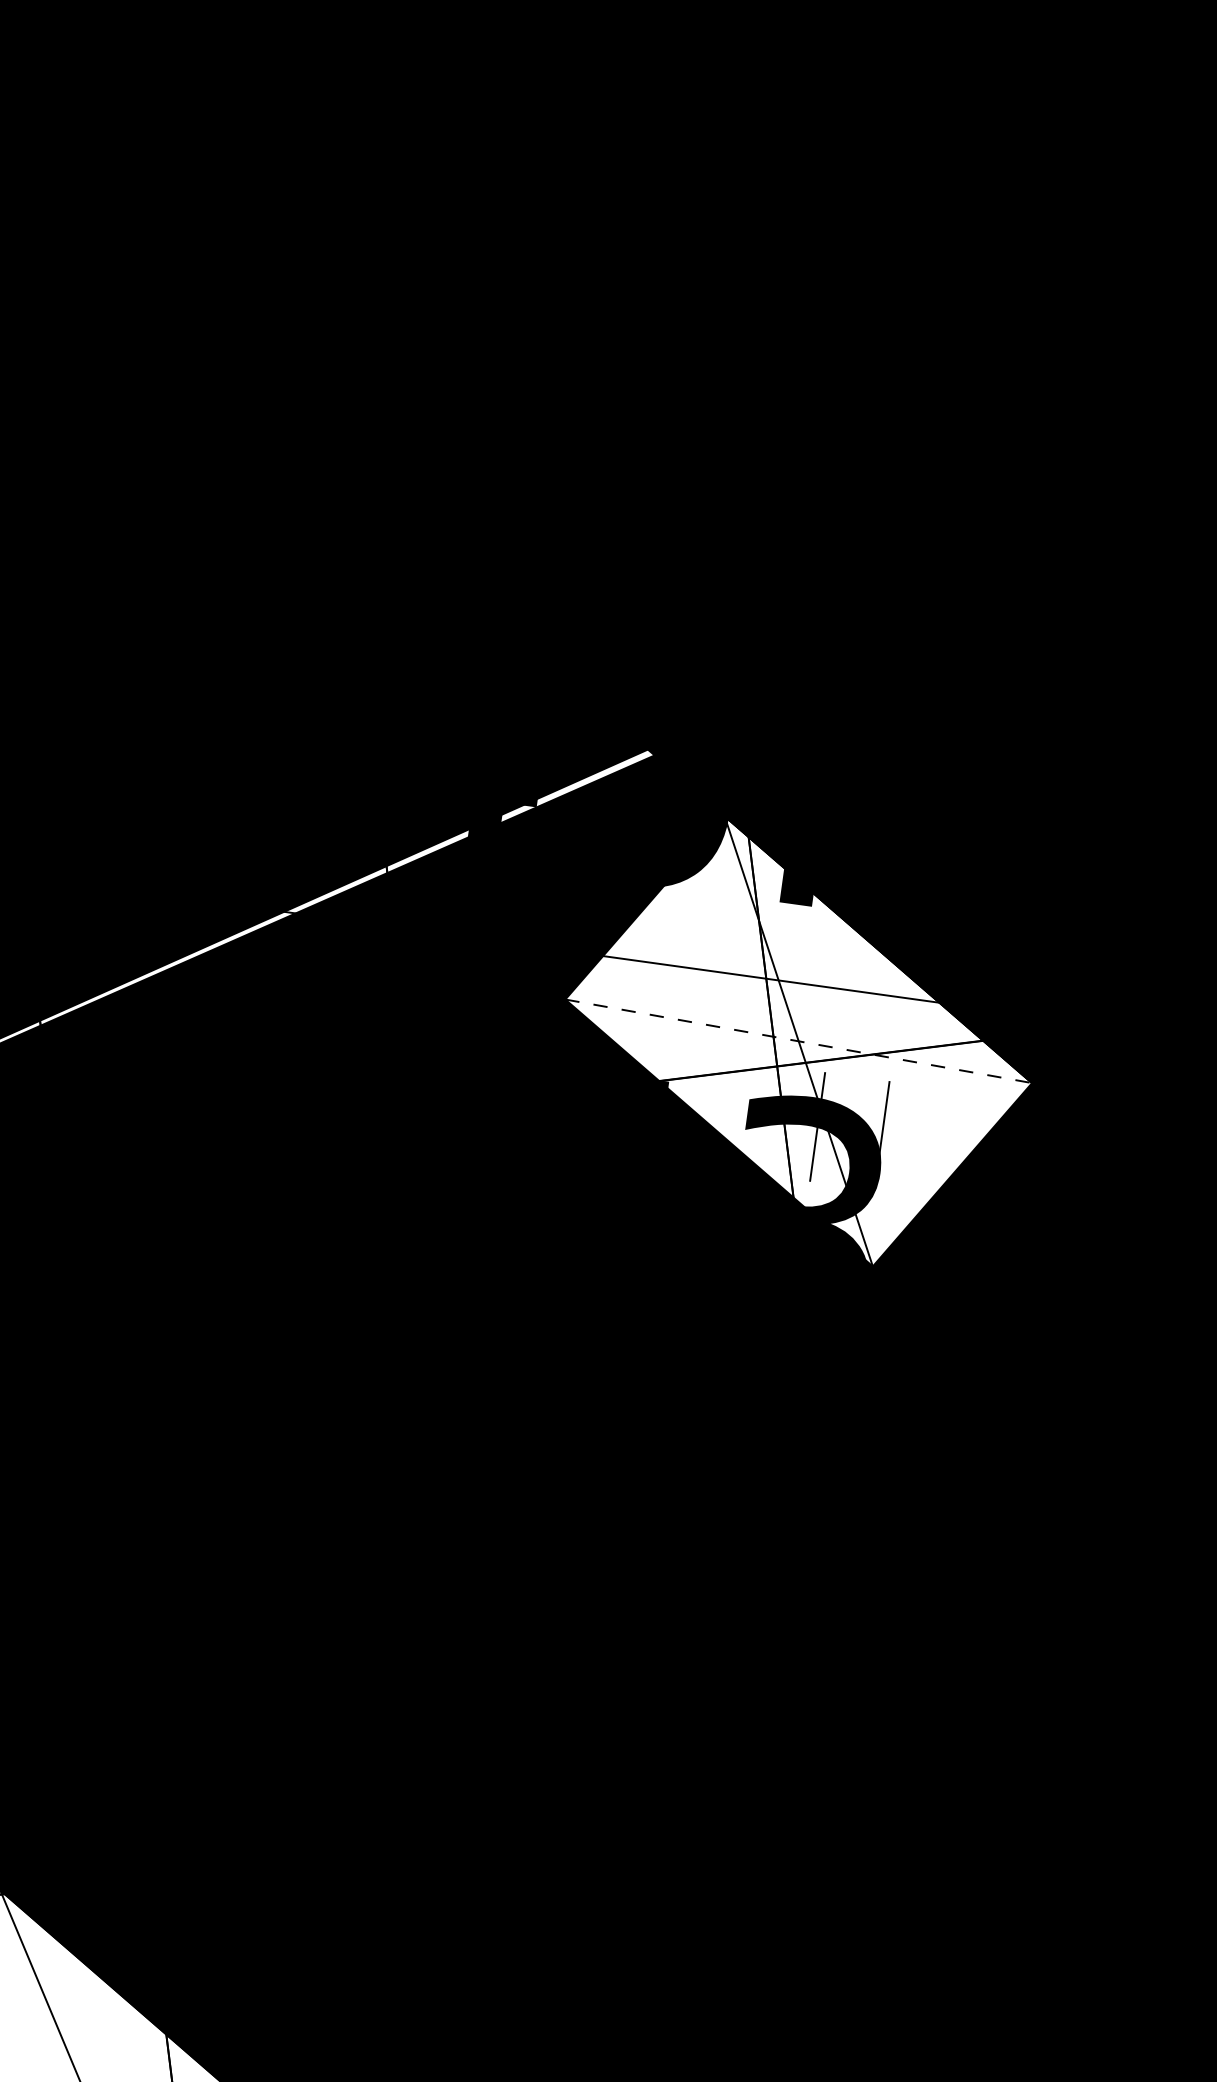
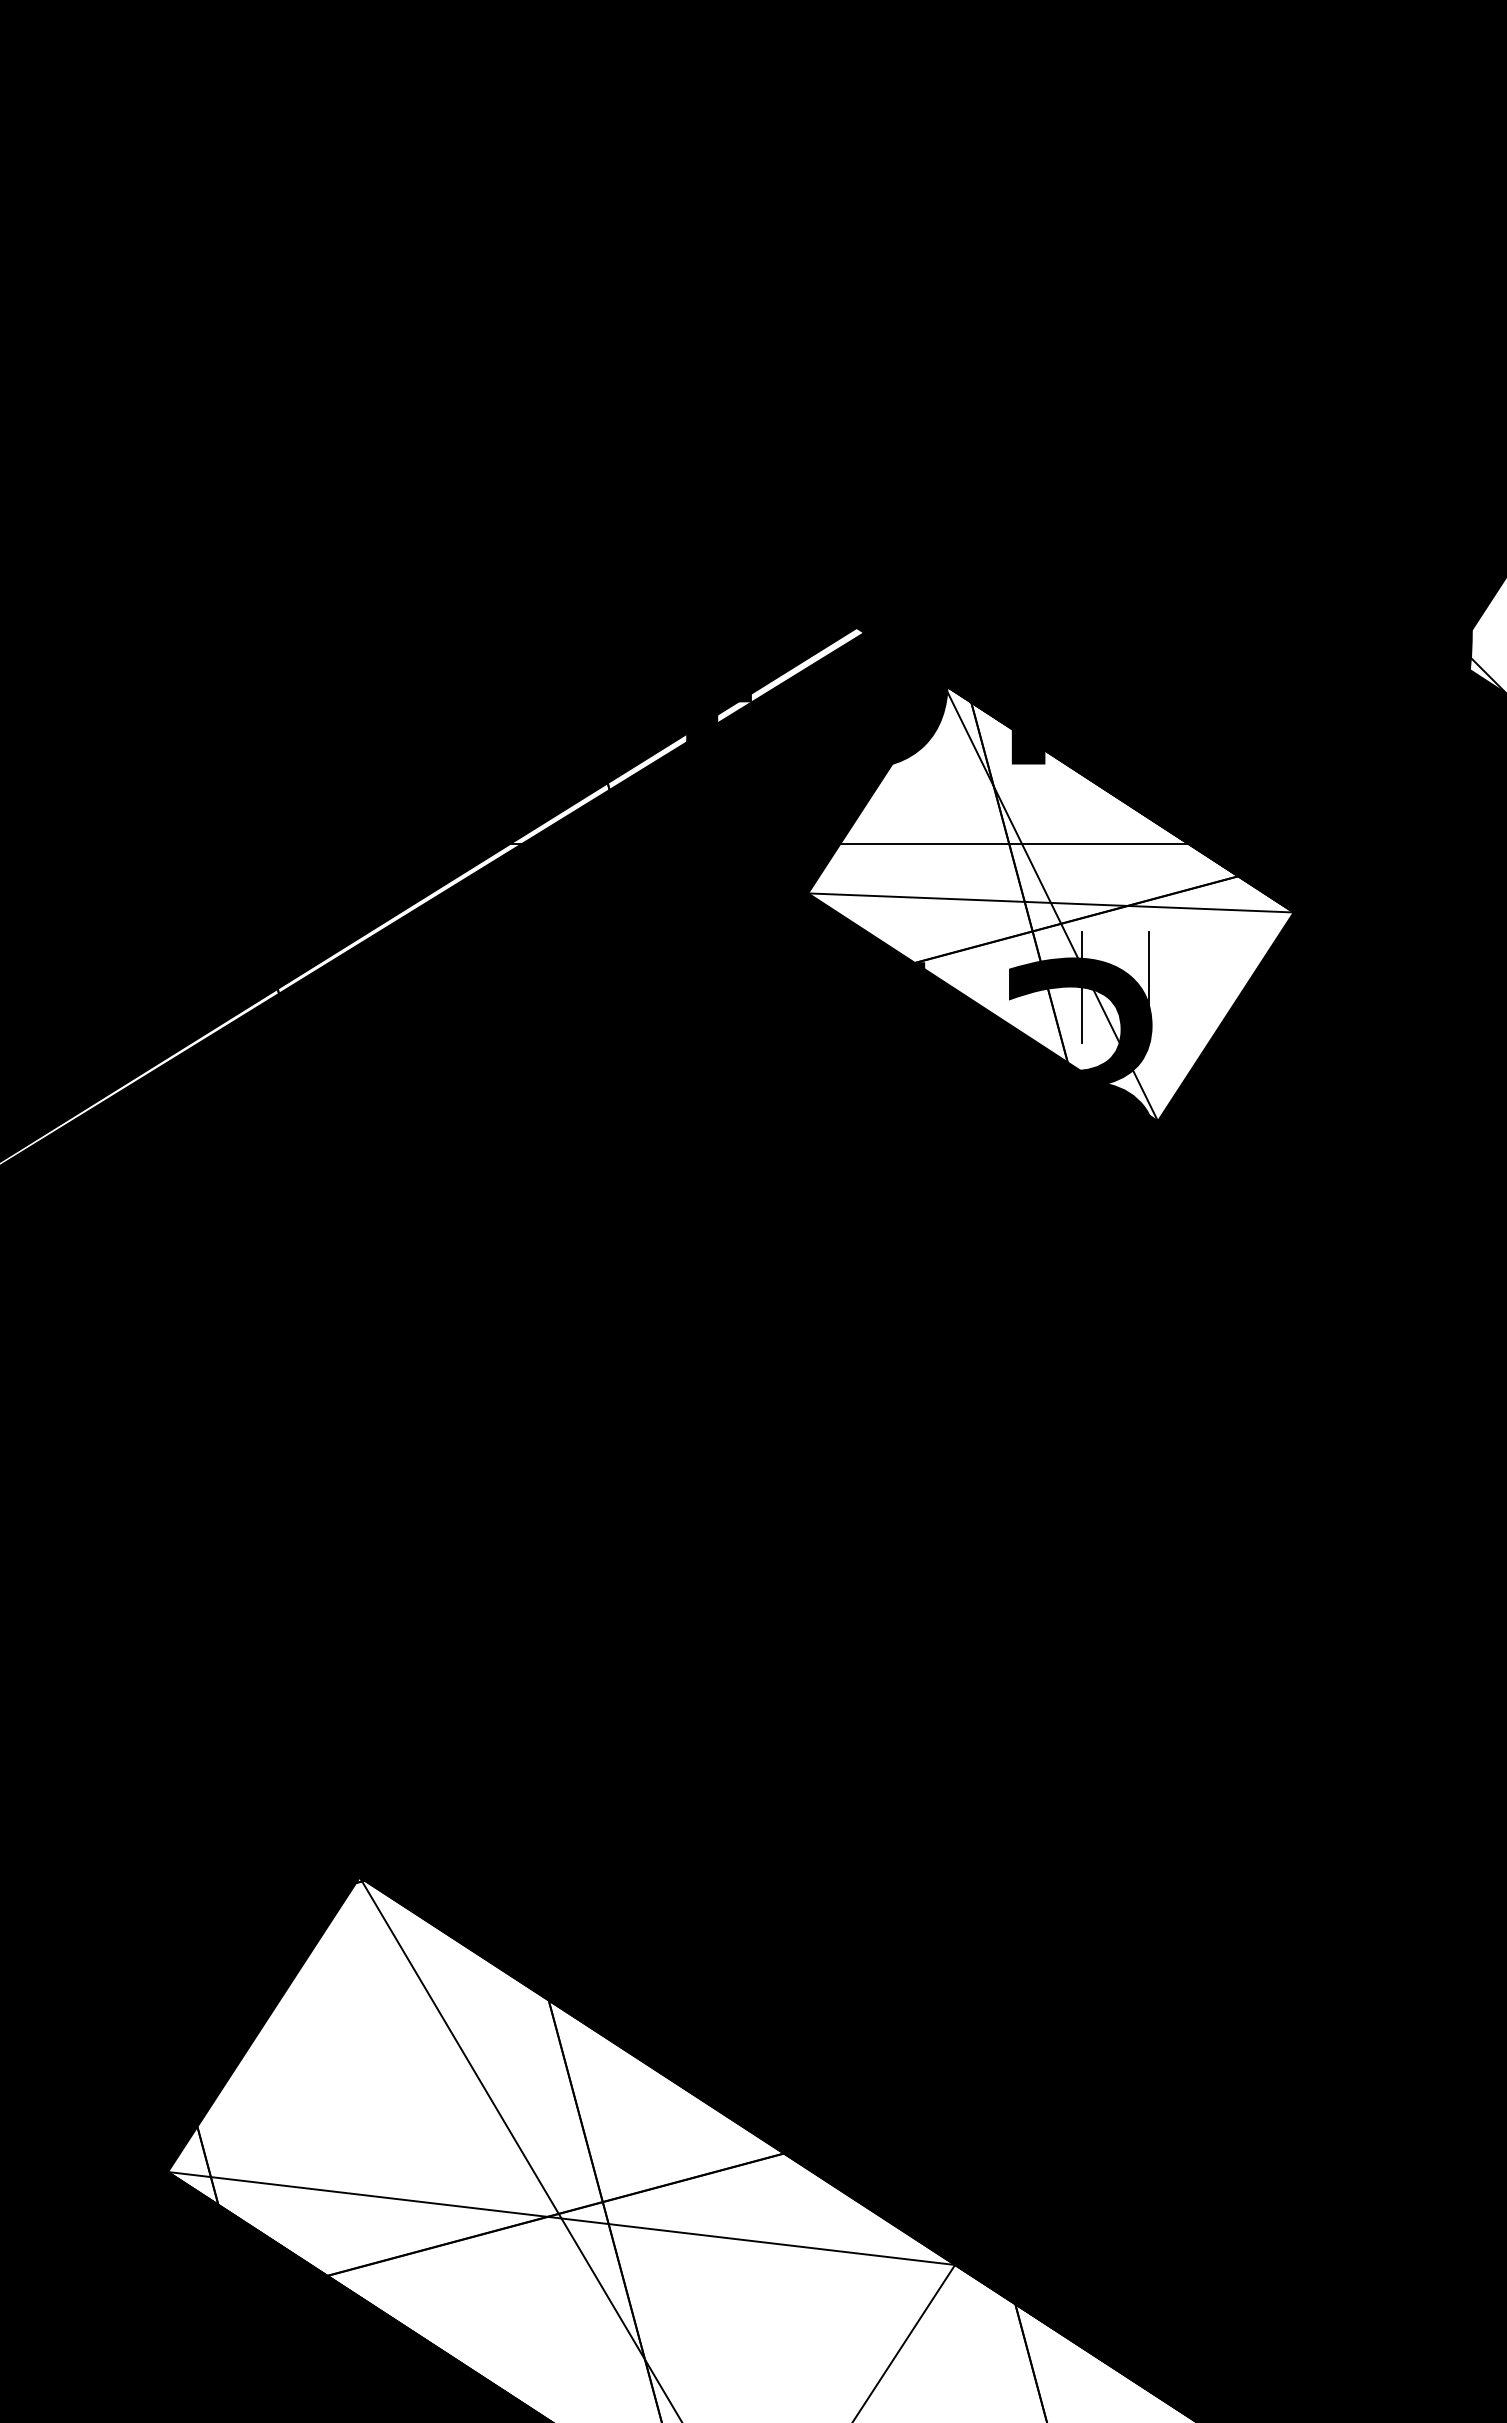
line: (799, 1040) -> (1051, 902), dashed -> solid

